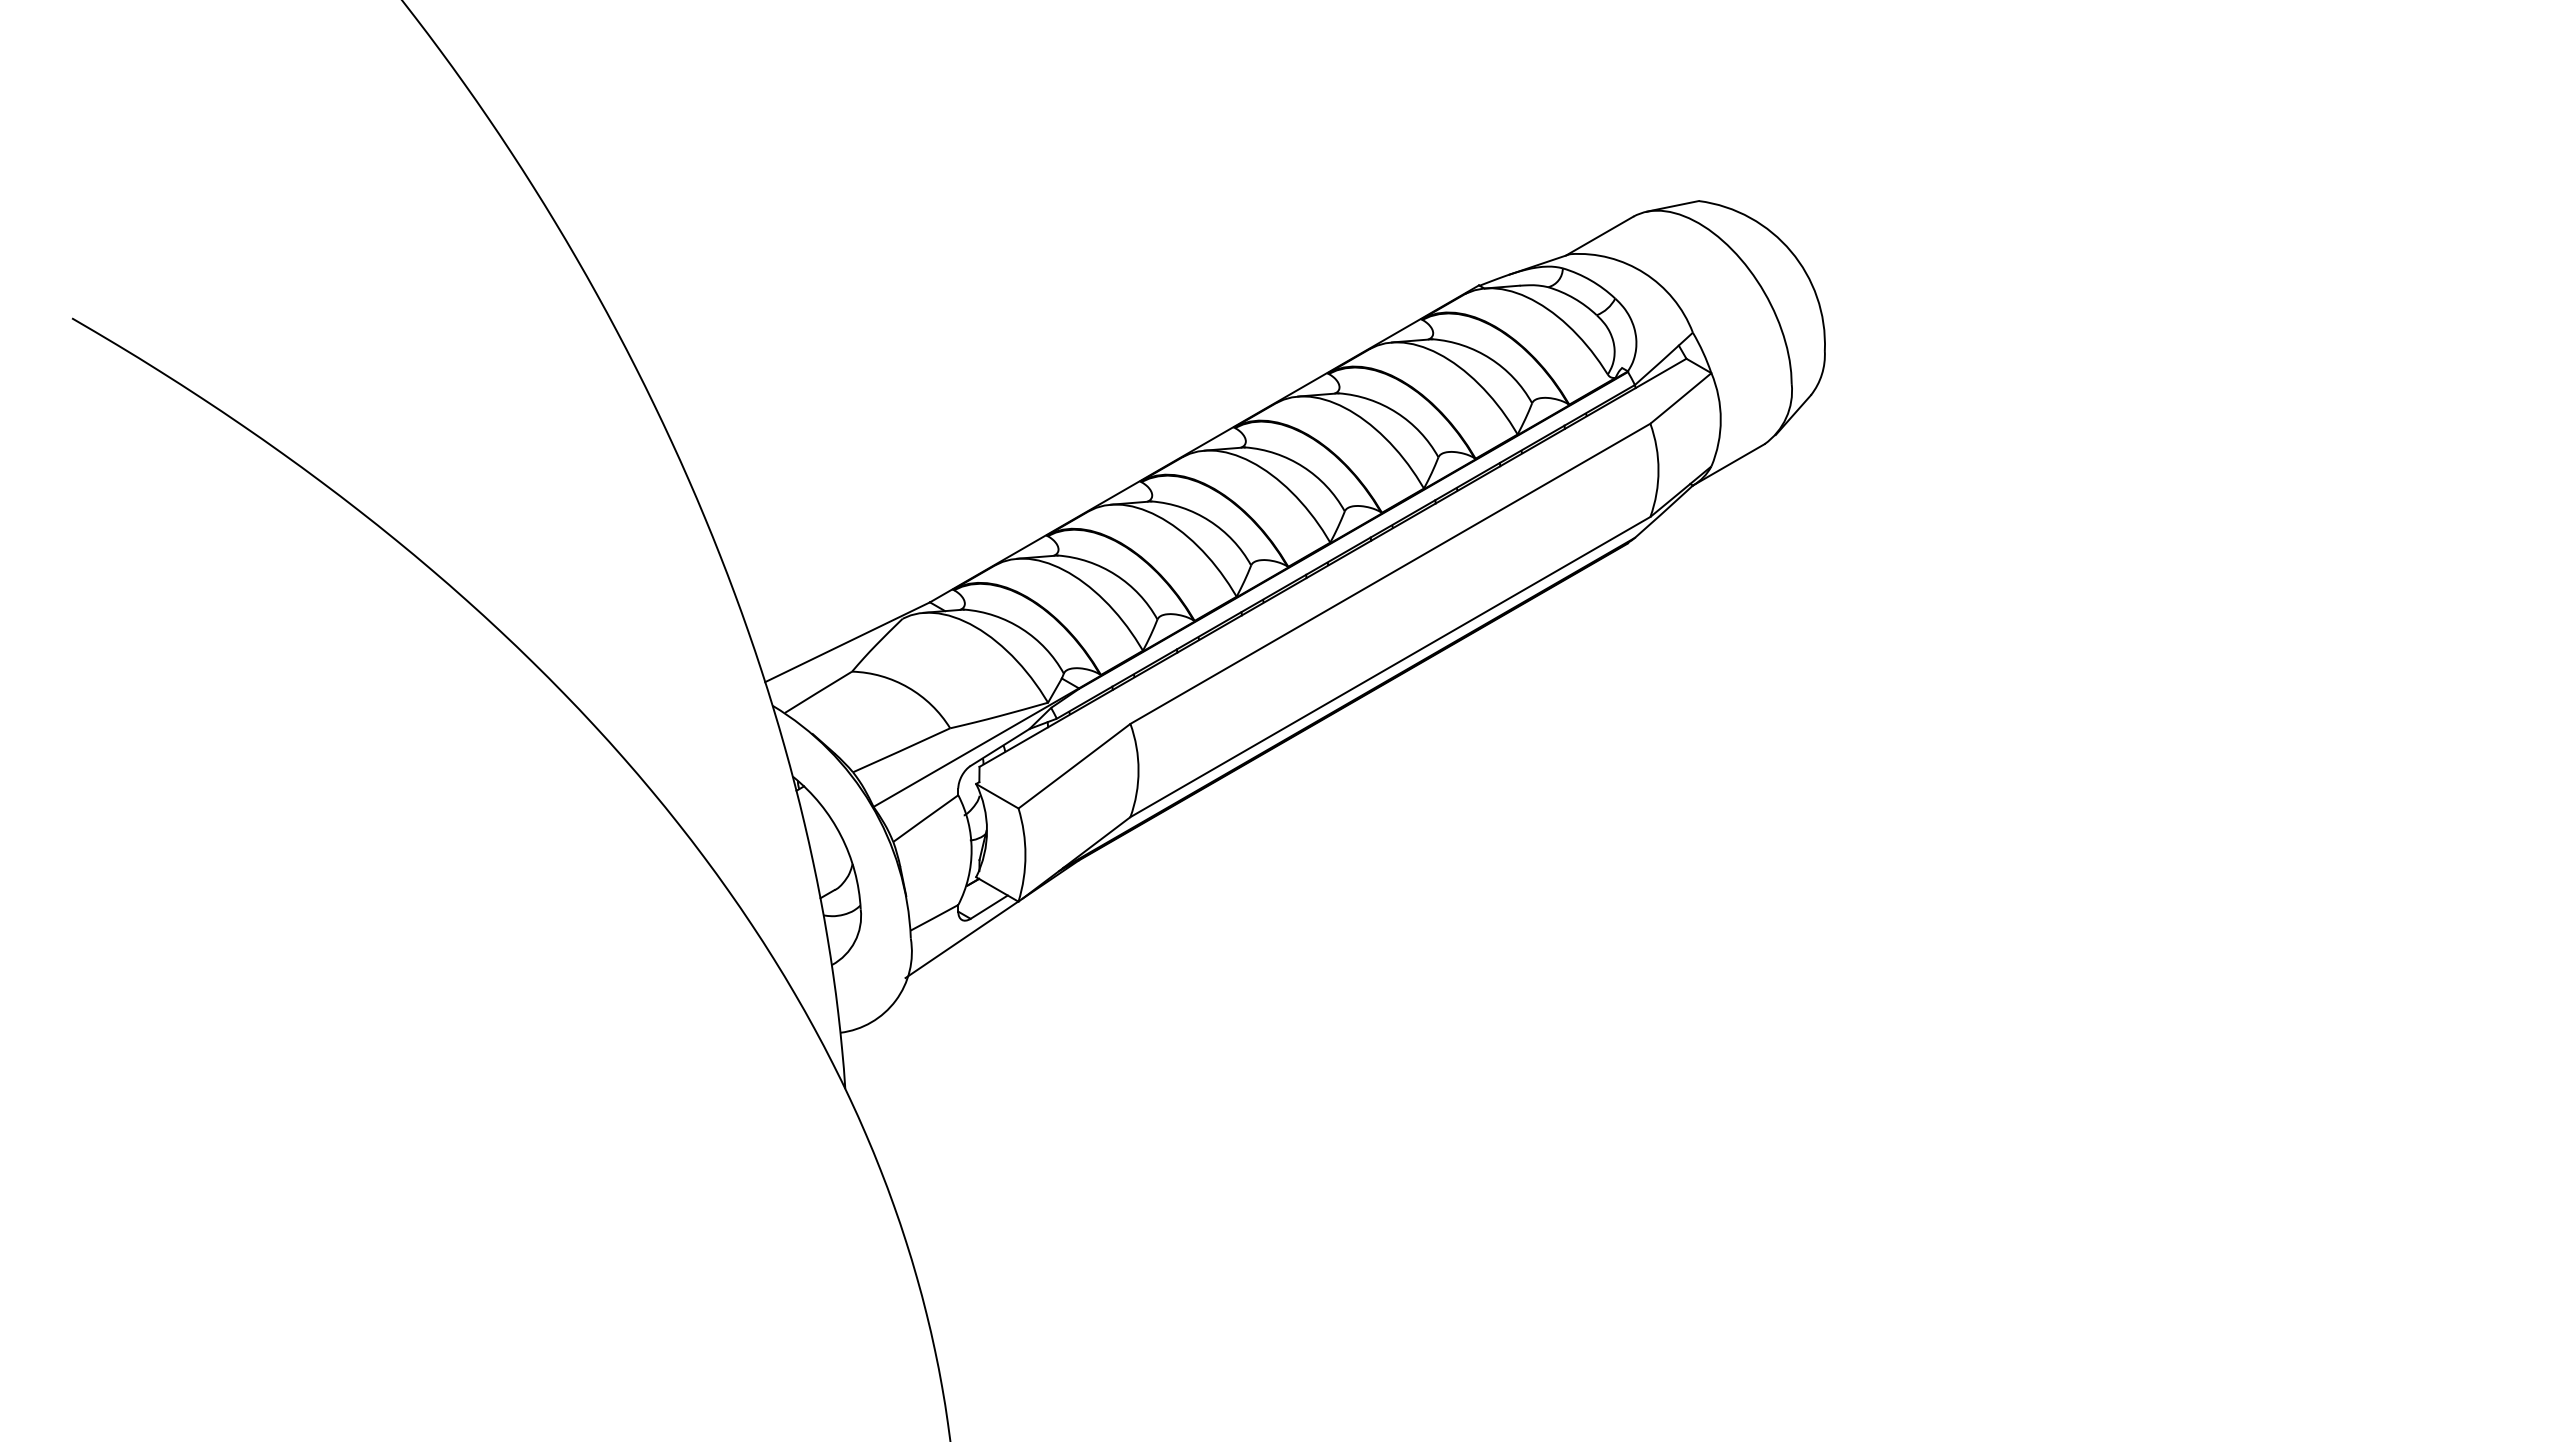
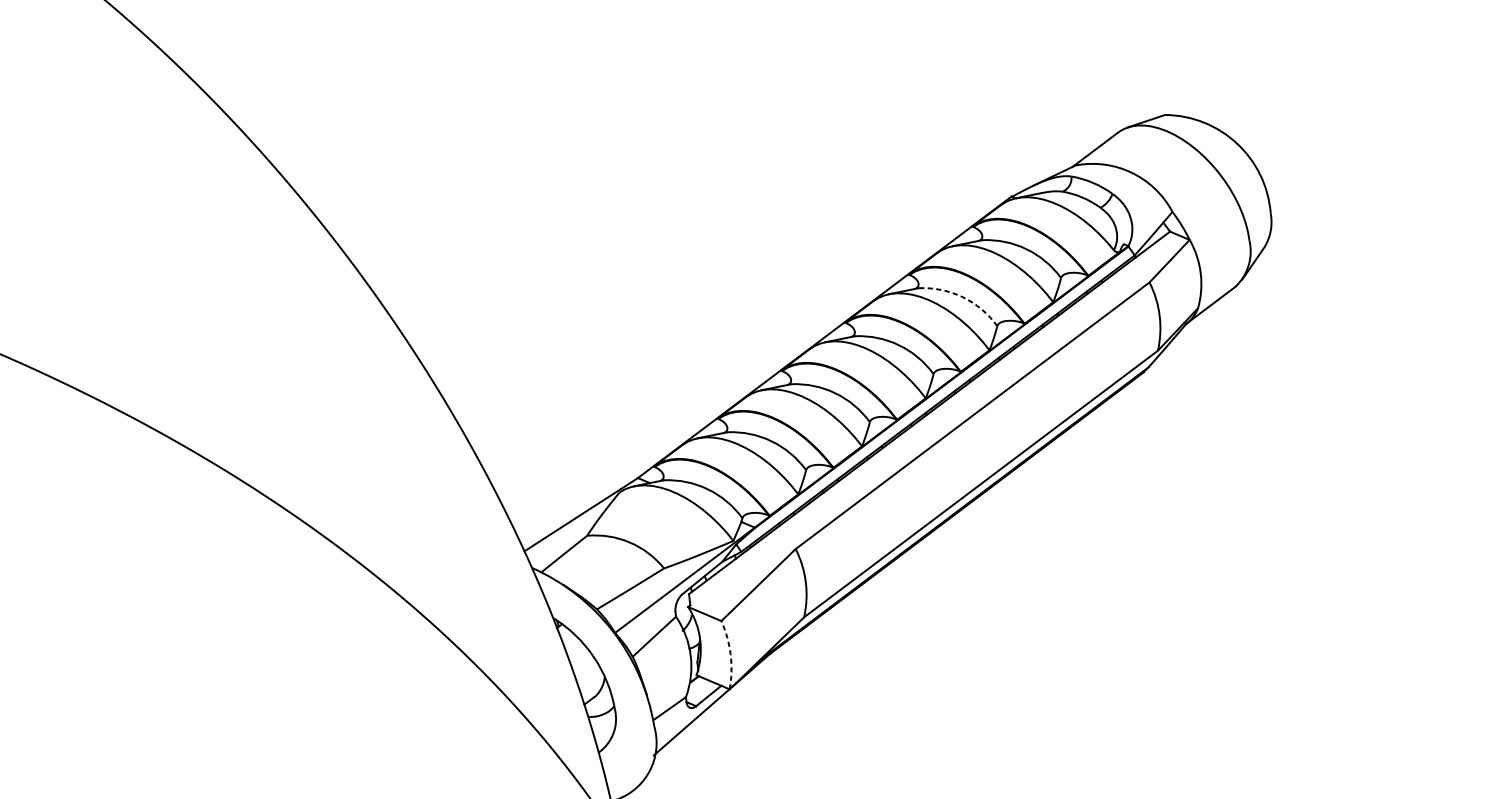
arc: (1396, 412) -> (962, 297), solid -> dashed
arc: (1025, 855) -> (730, 654), solid -> dashed

